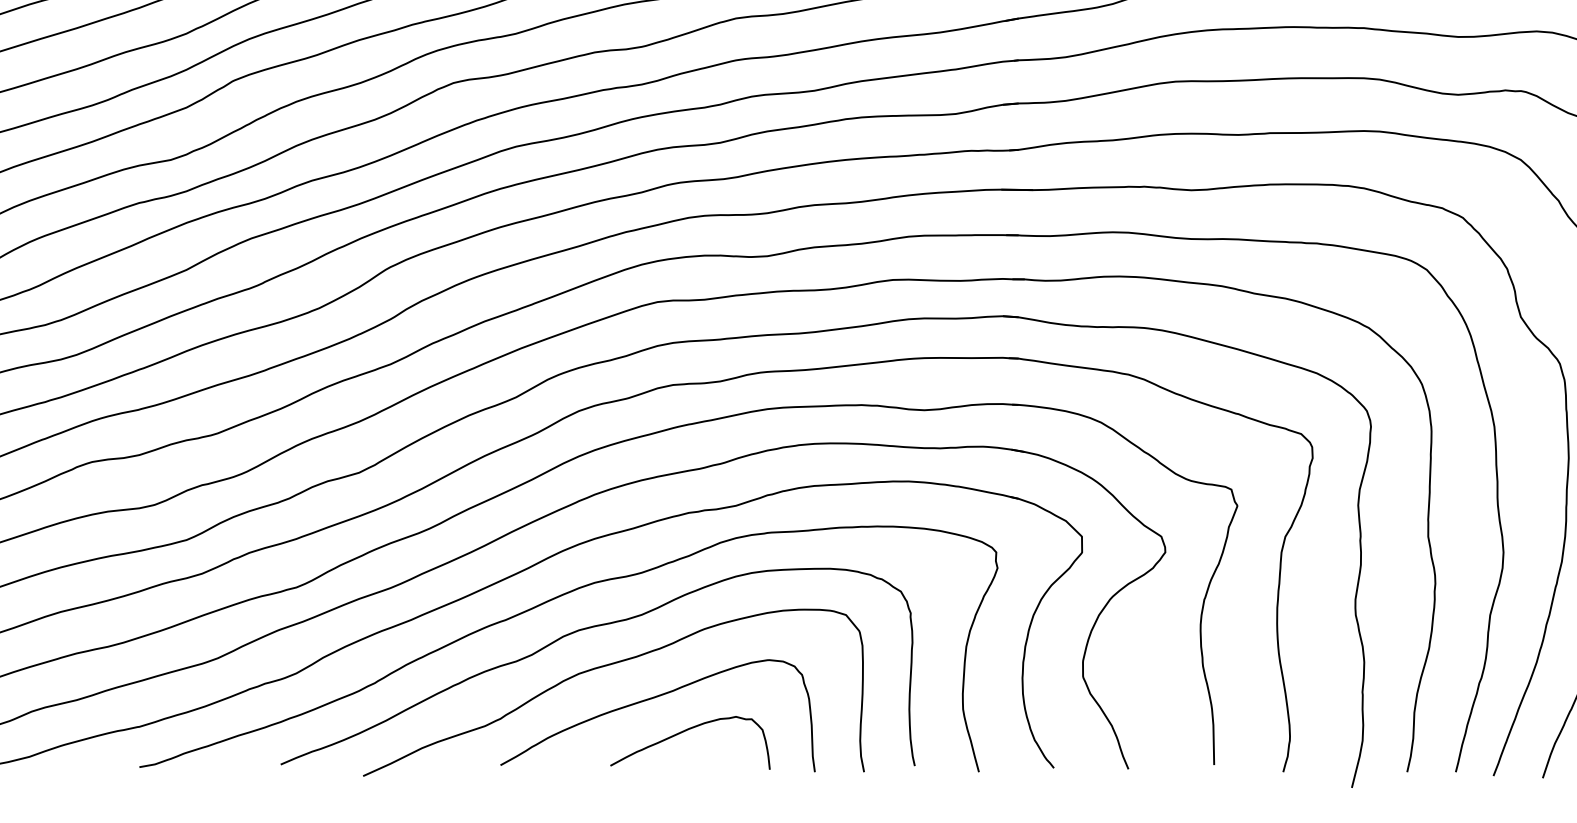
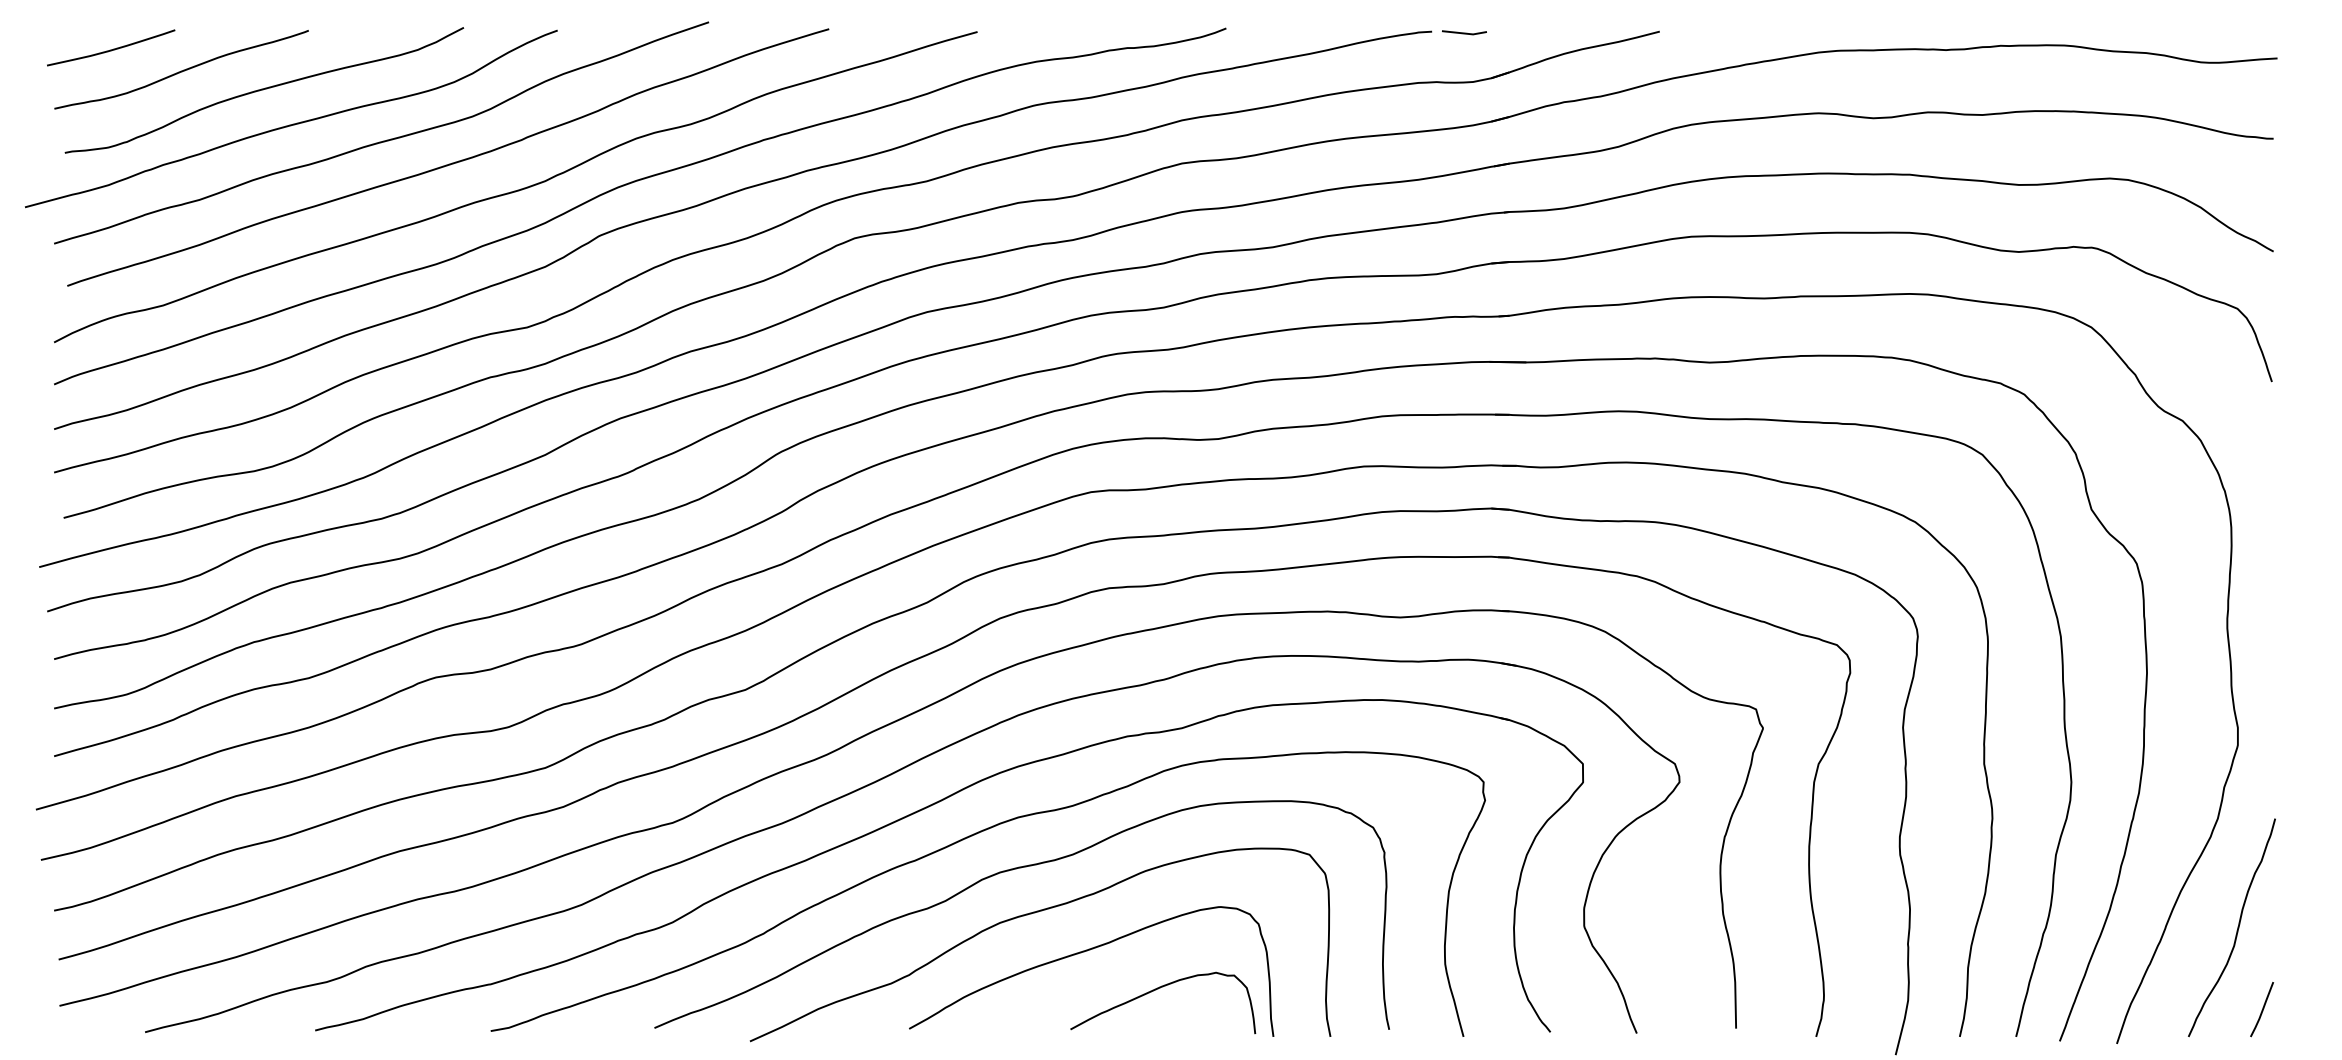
curve: (684, 732) -> (1156, 990), moved

